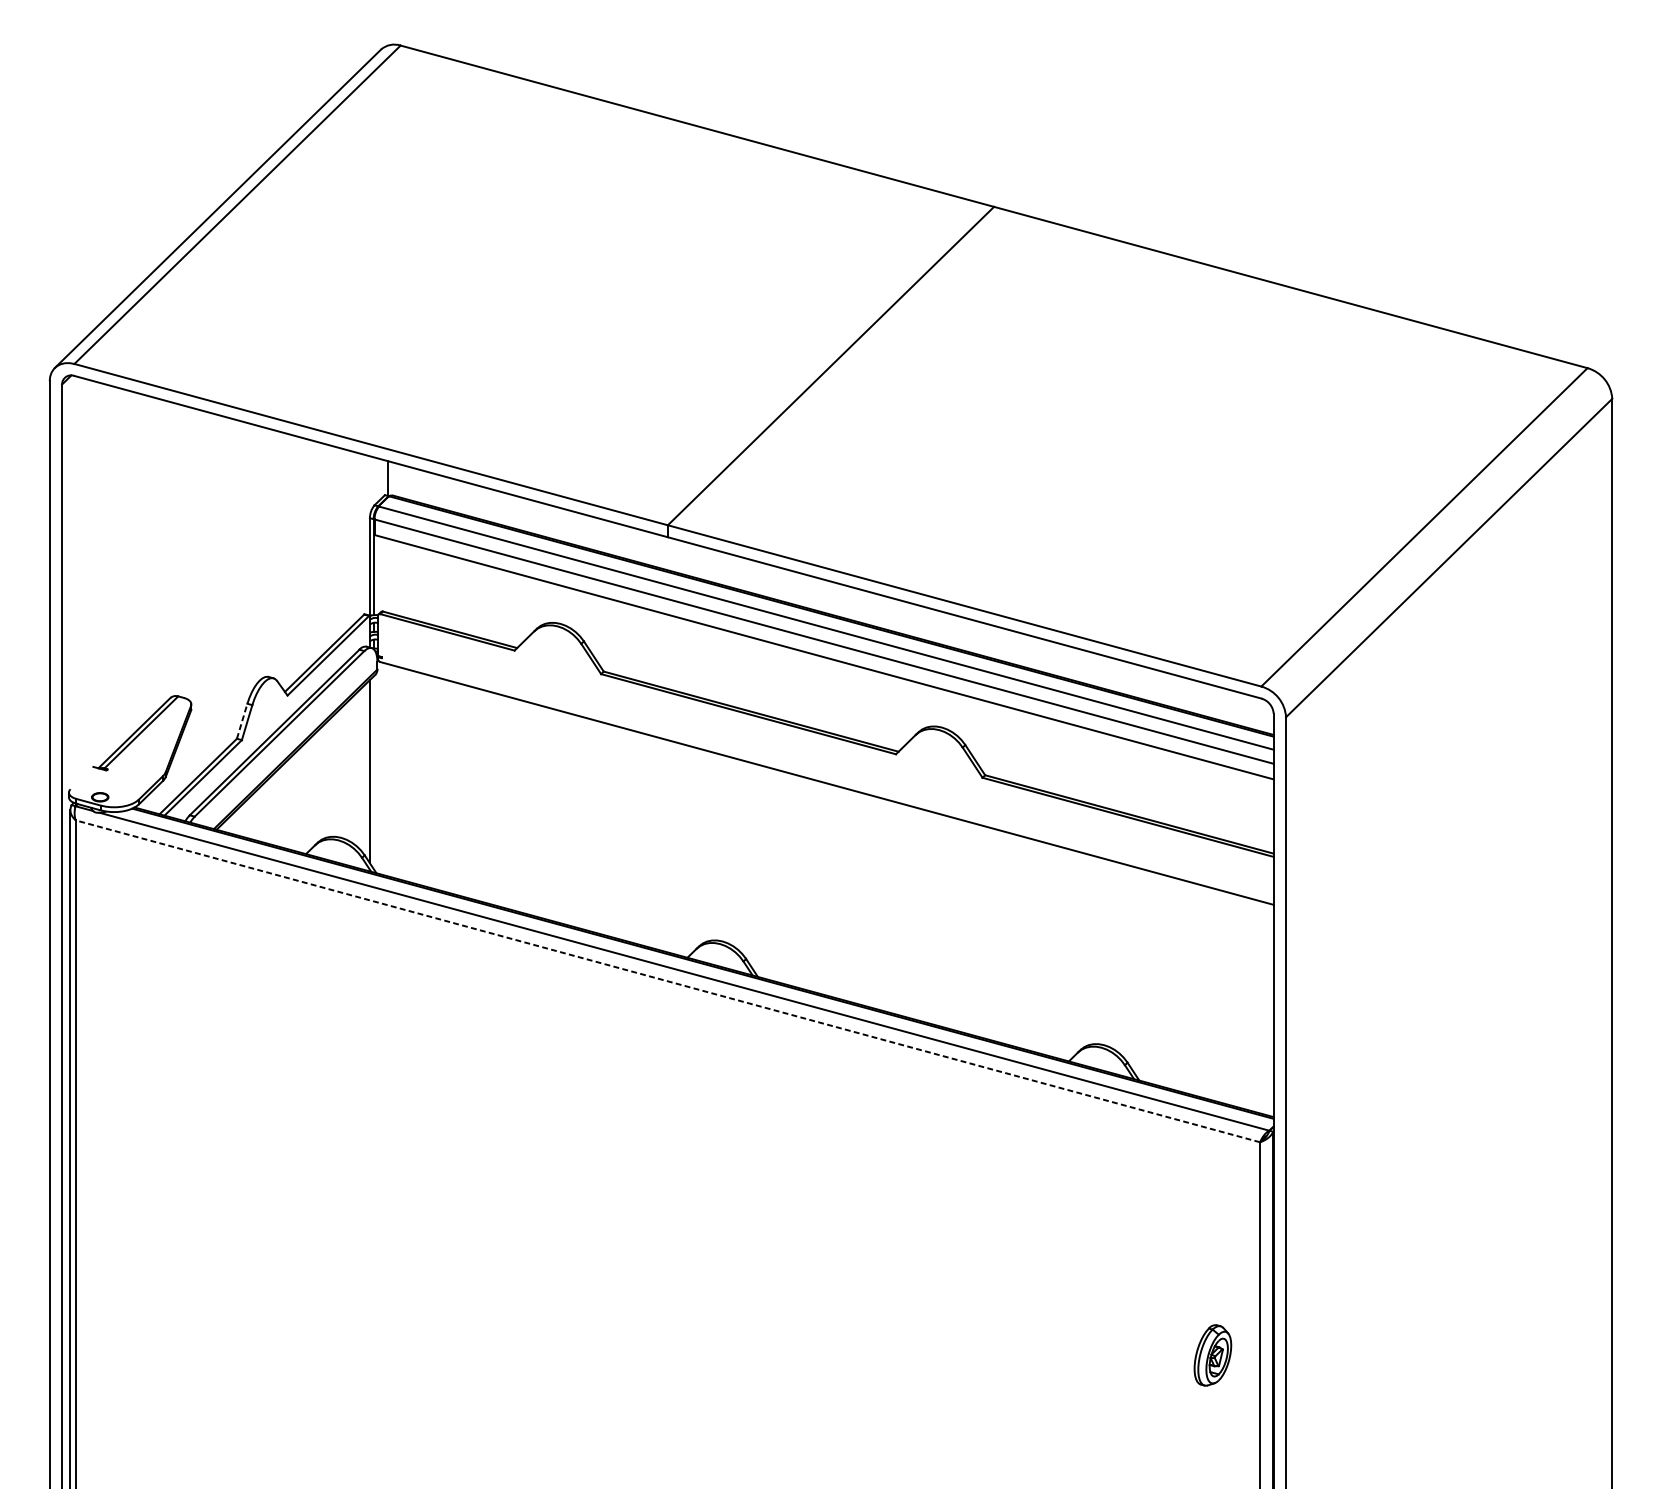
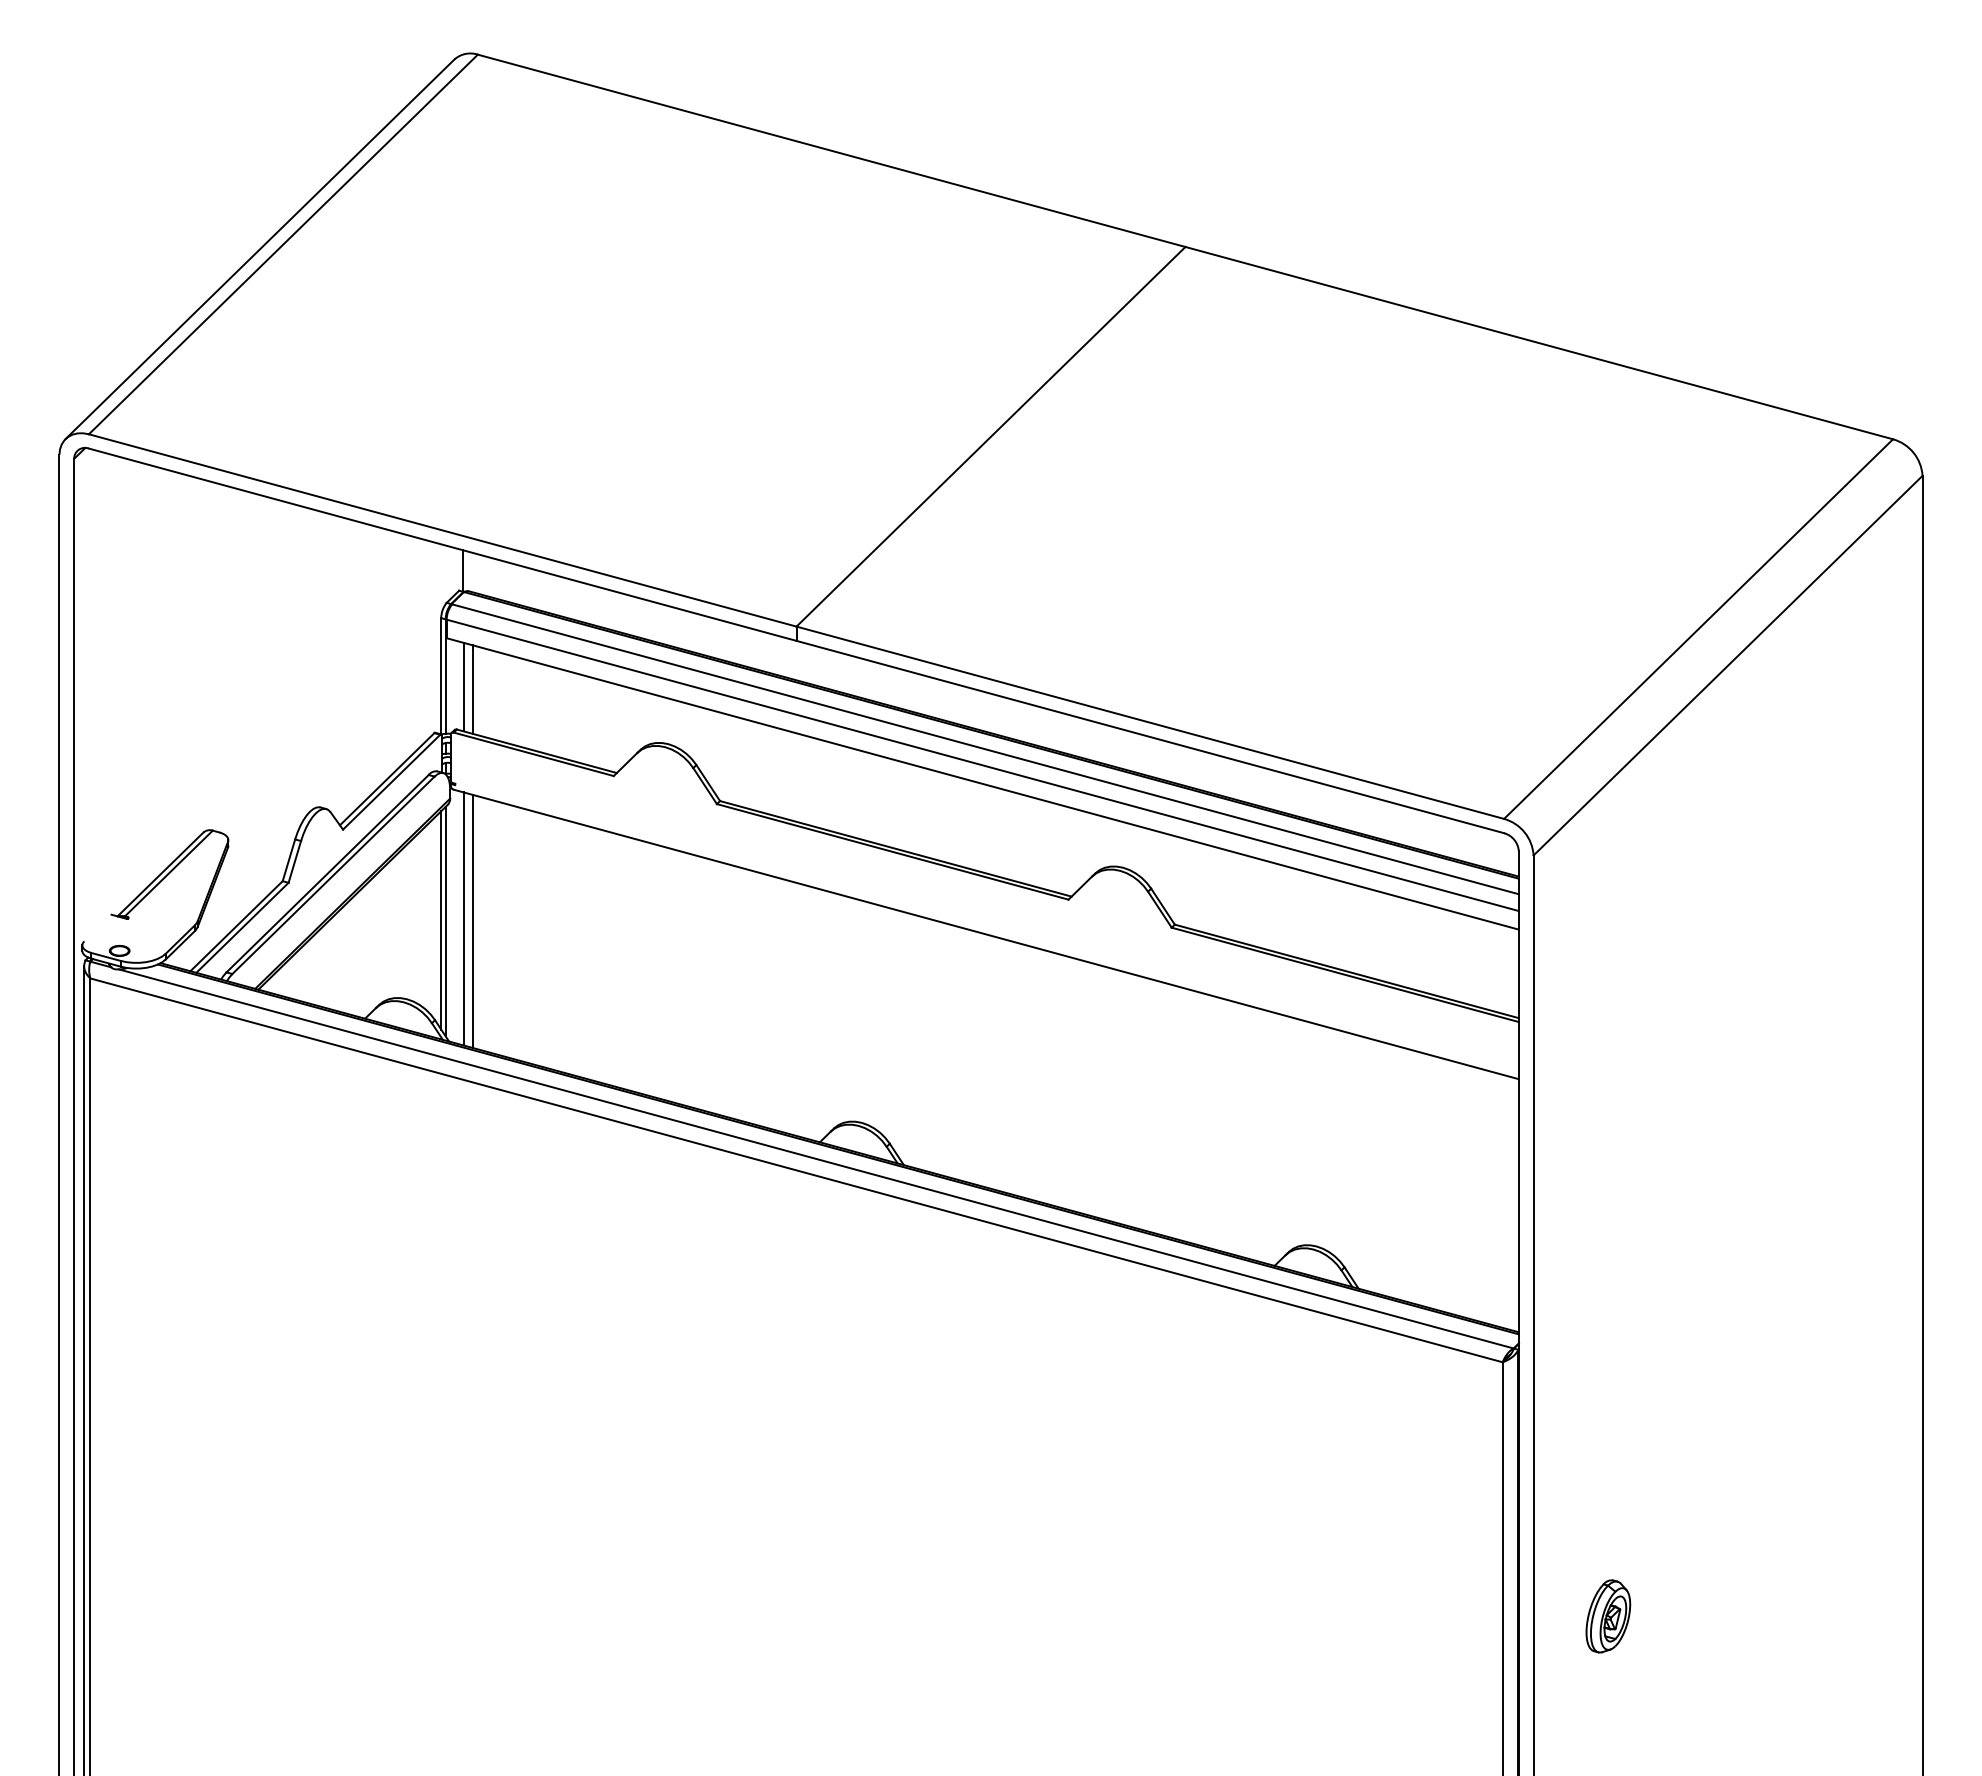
line: (388, 575) -> (463, 686), added
line: (396, 578) -> (472, 689), added
line: (241, 721) -> (288, 860), dashed -> solid
line: (388, 770) -> (463, 918), added
line: (396, 771) -> (472, 920), added
line: (373, 772) -> (445, 921), added
line: (667, 981) -> (796, 1170), dashed -> solid
part: (1213, 1355) -> (1608, 1616), moved

